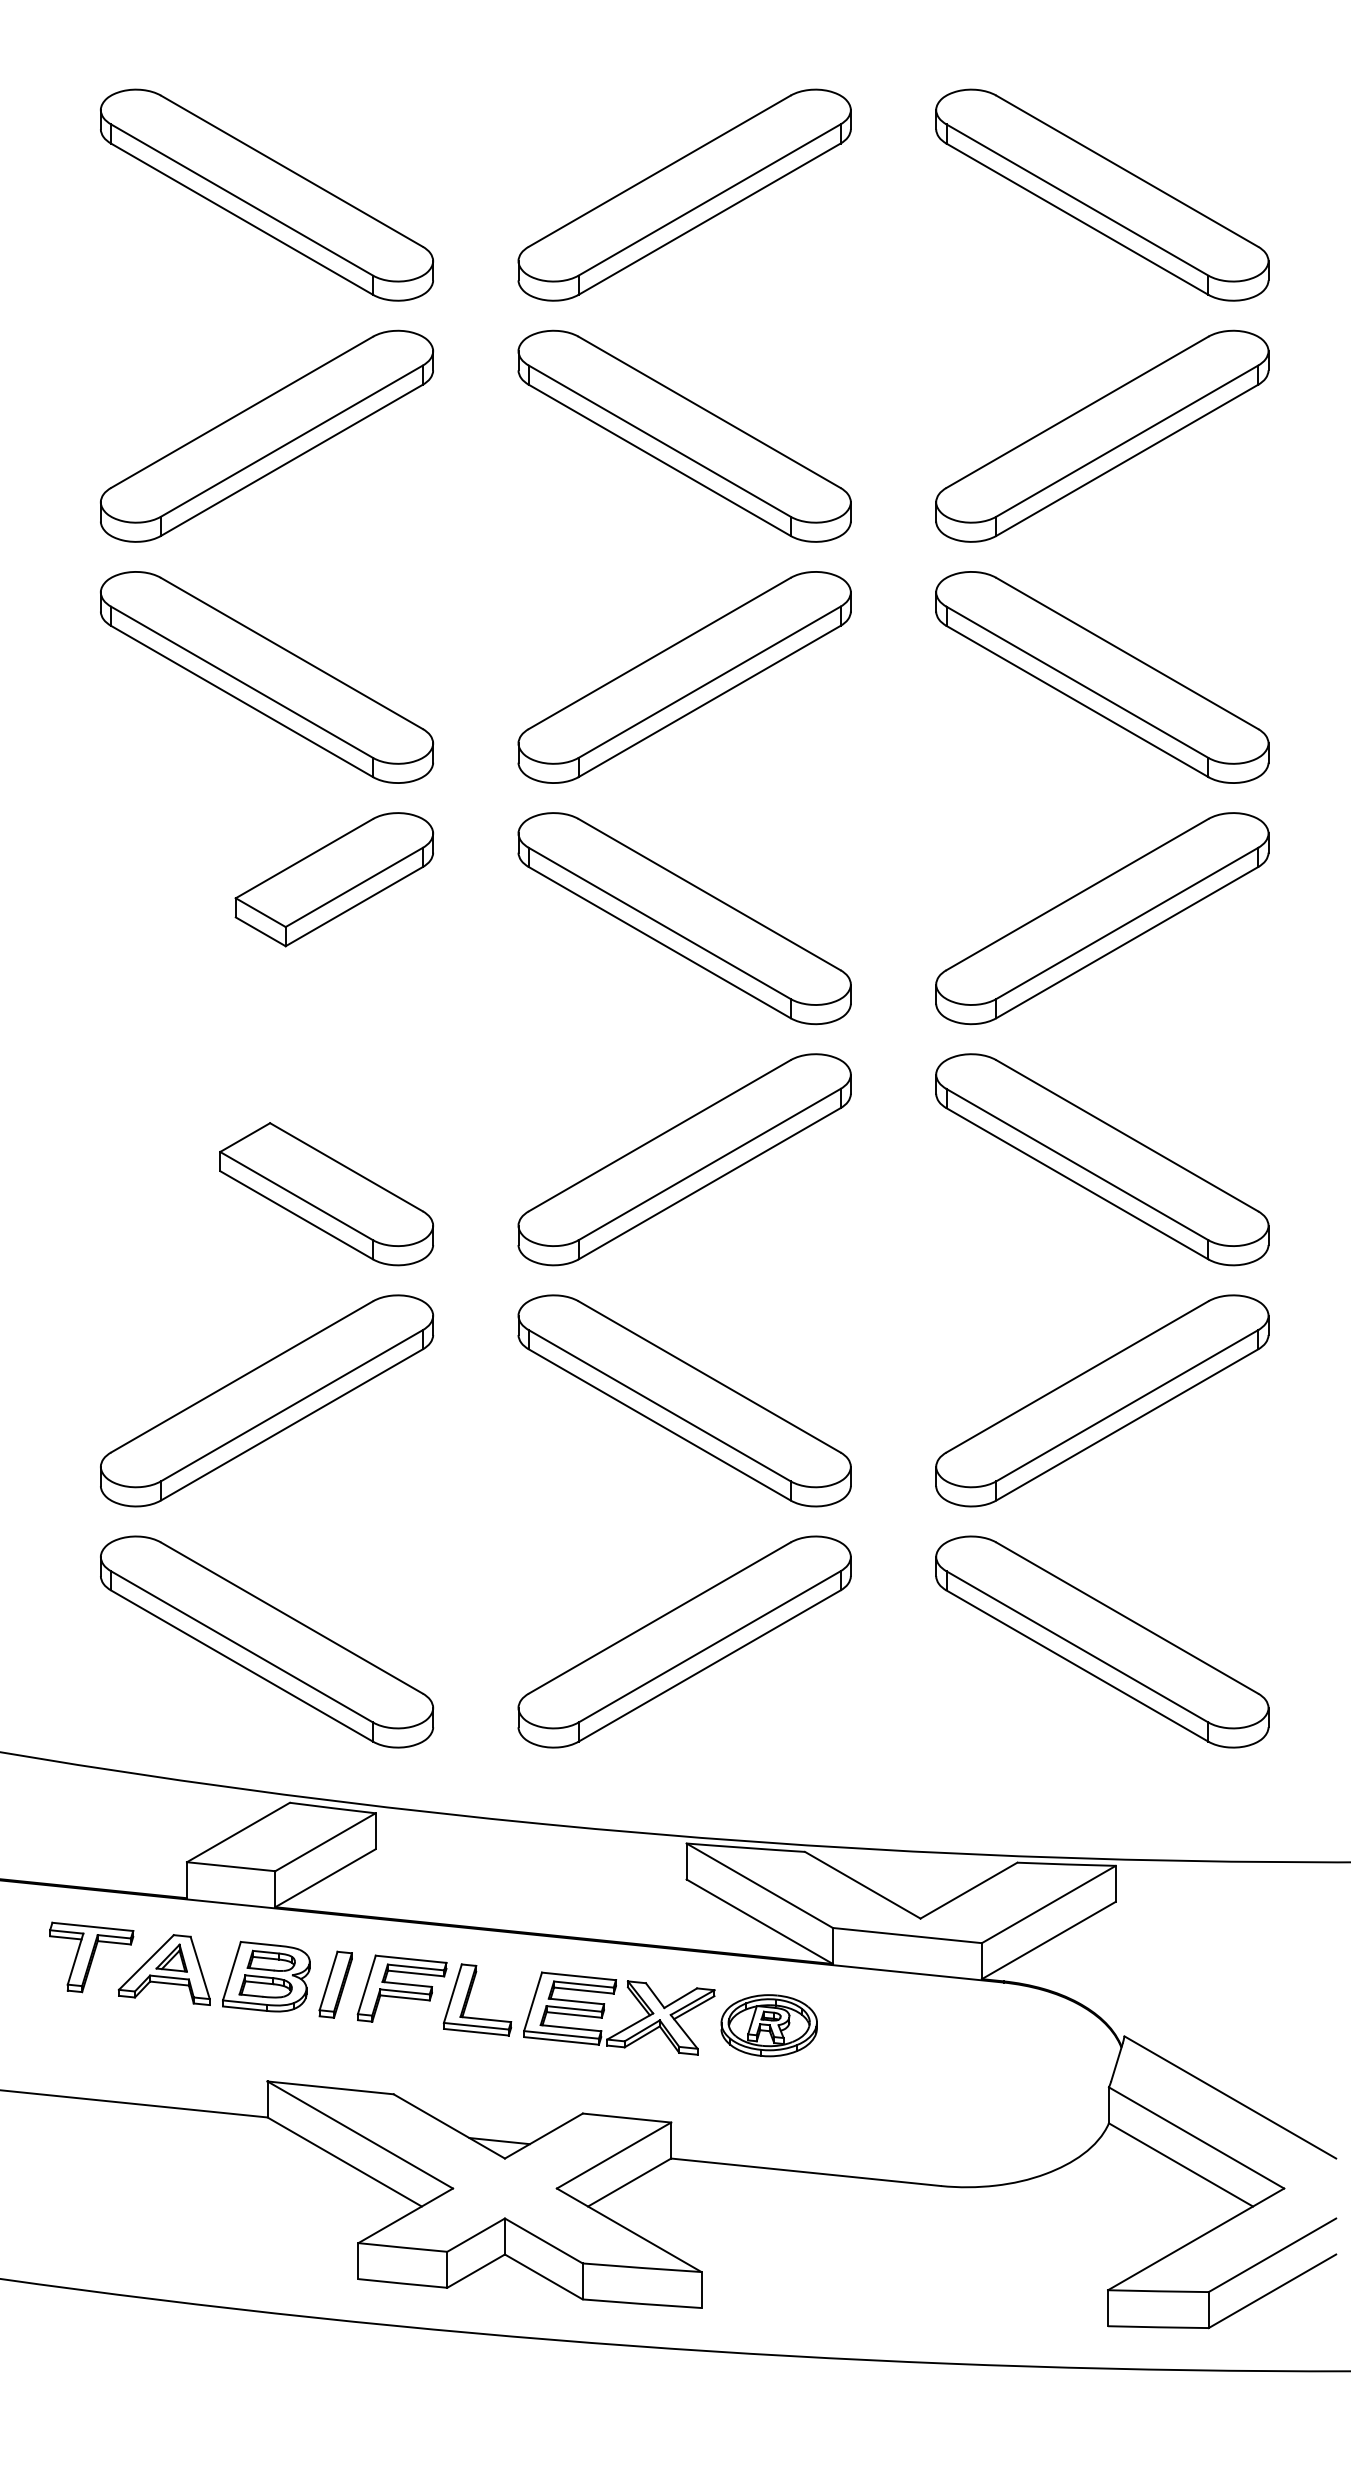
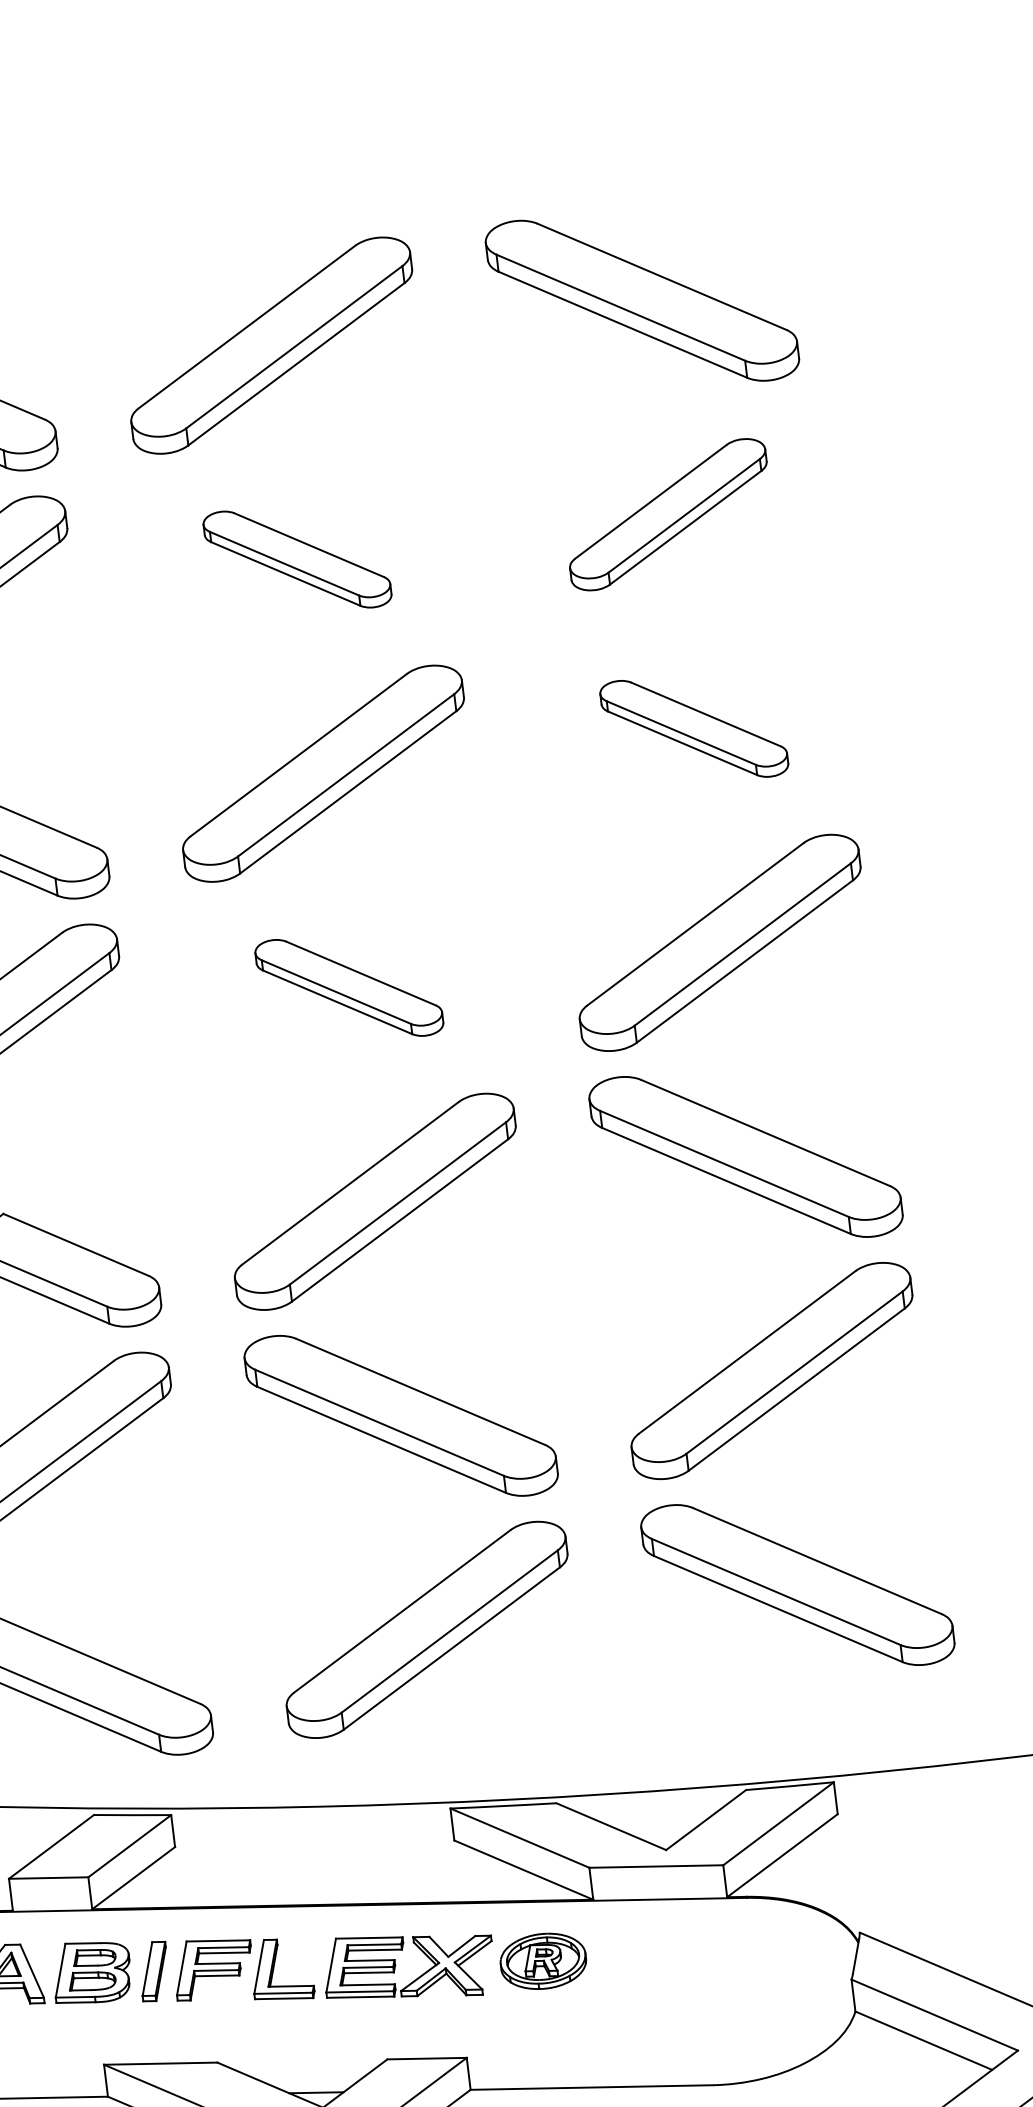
part: (684, 435) -> (297, 558), size x0.6
part: (1102, 435) -> (668, 514), size x0.7
part: (1102, 677) -> (694, 728), size x0.6
part: (684, 918) -> (349, 987), size x0.6

